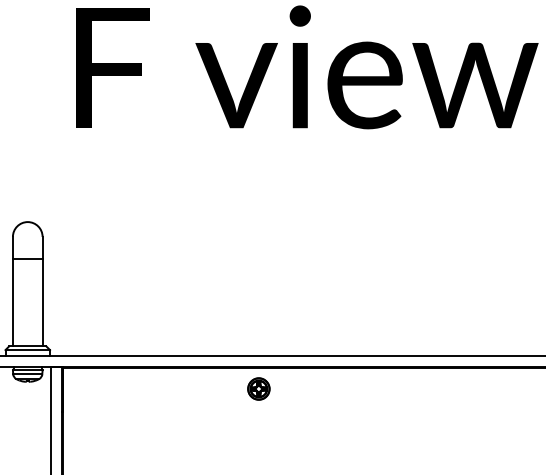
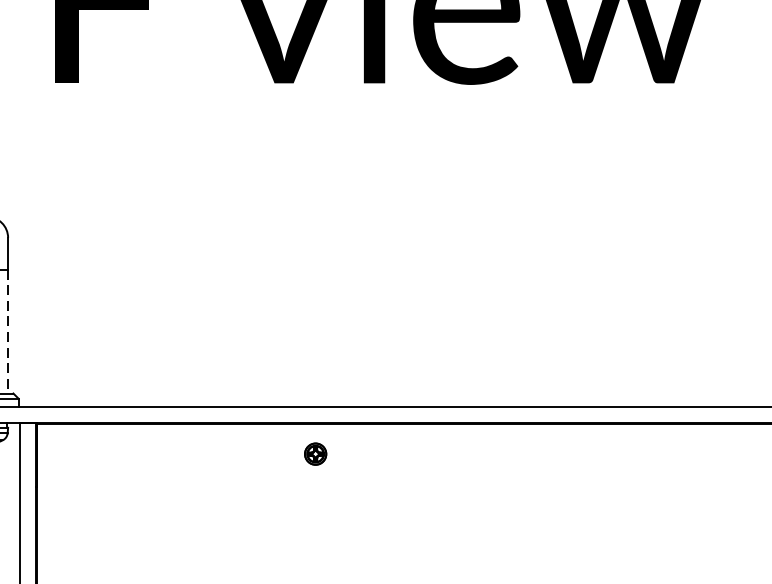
line: (42, 302) -> (7, 331), solid -> dashed
part: (258, 388) -> (315, 453), size x0.7

